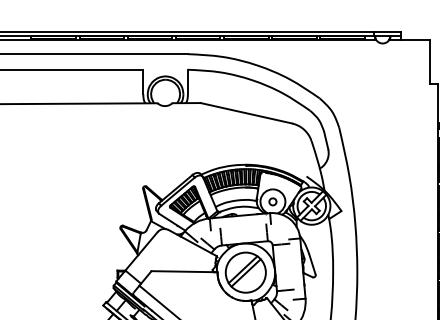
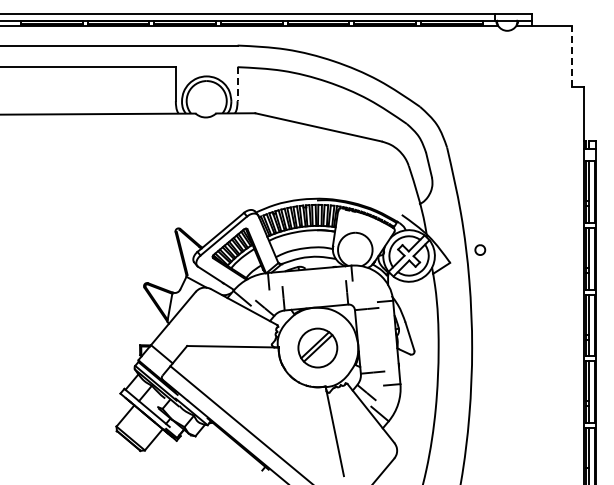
line: (429, 62) -> (572, 56), solid -> dashed
line: (187, 82) -> (237, 84), solid -> dashed
part: (273, 201) -> (480, 249), moved
part: (245, 272) -> (317, 347), size x0.7

